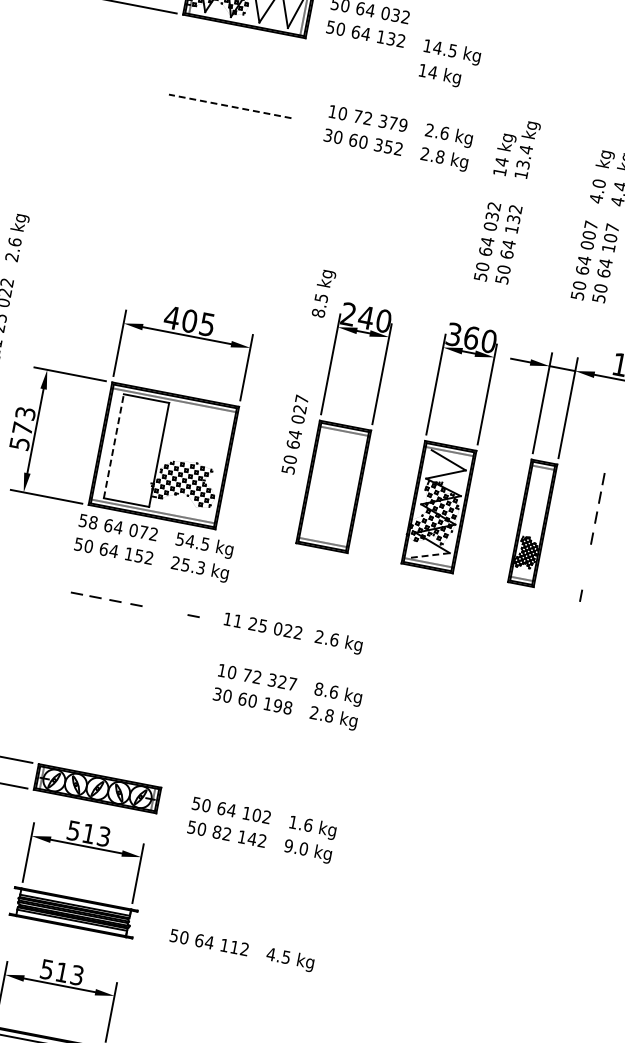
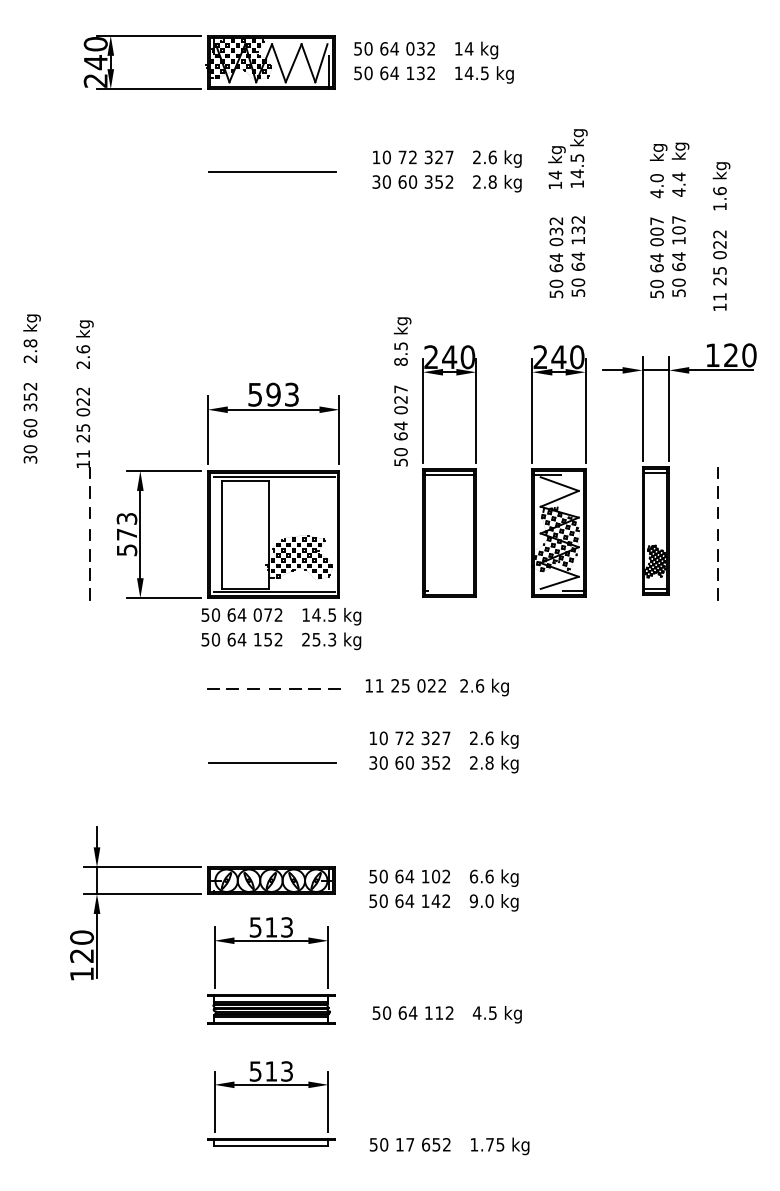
text: (439, 75) -> (476, 50), moved
line: (230, 106) -> (272, 171), dashed -> solid
text: (398, 124) -> (444, 157), 379 -> 327
text: (524, 156) -> (577, 165), 13.4 -> 14.5
text: (188, 320) -> (272, 394), 405 -> 593
text: (462, 336) -> (549, 357), 360 -> 240
text: (294, 434) -> (400, 425), moved
line: (113, 446) -> (221, 534), dashed -> solid
text: (93, 522) -> (215, 614), 58 -> 50
text: (179, 538) -> (305, 614), 54.5 -> 14.5
line: (430, 555) -> (559, 582), dashed -> solid
line: (586, 564) -> (717, 561), added
line: (162, 609) -> (301, 688), added
line: (120, 676) -> (272, 763), added
text: (318, 689) -> (473, 738), 8.6 -> 2.6
text: (277, 705) -> (435, 762), 198 -> 352
text: (293, 822) -> (474, 876), 1.6 -> 6.6
text: (222, 832) -> (404, 900), 82 -> 64

